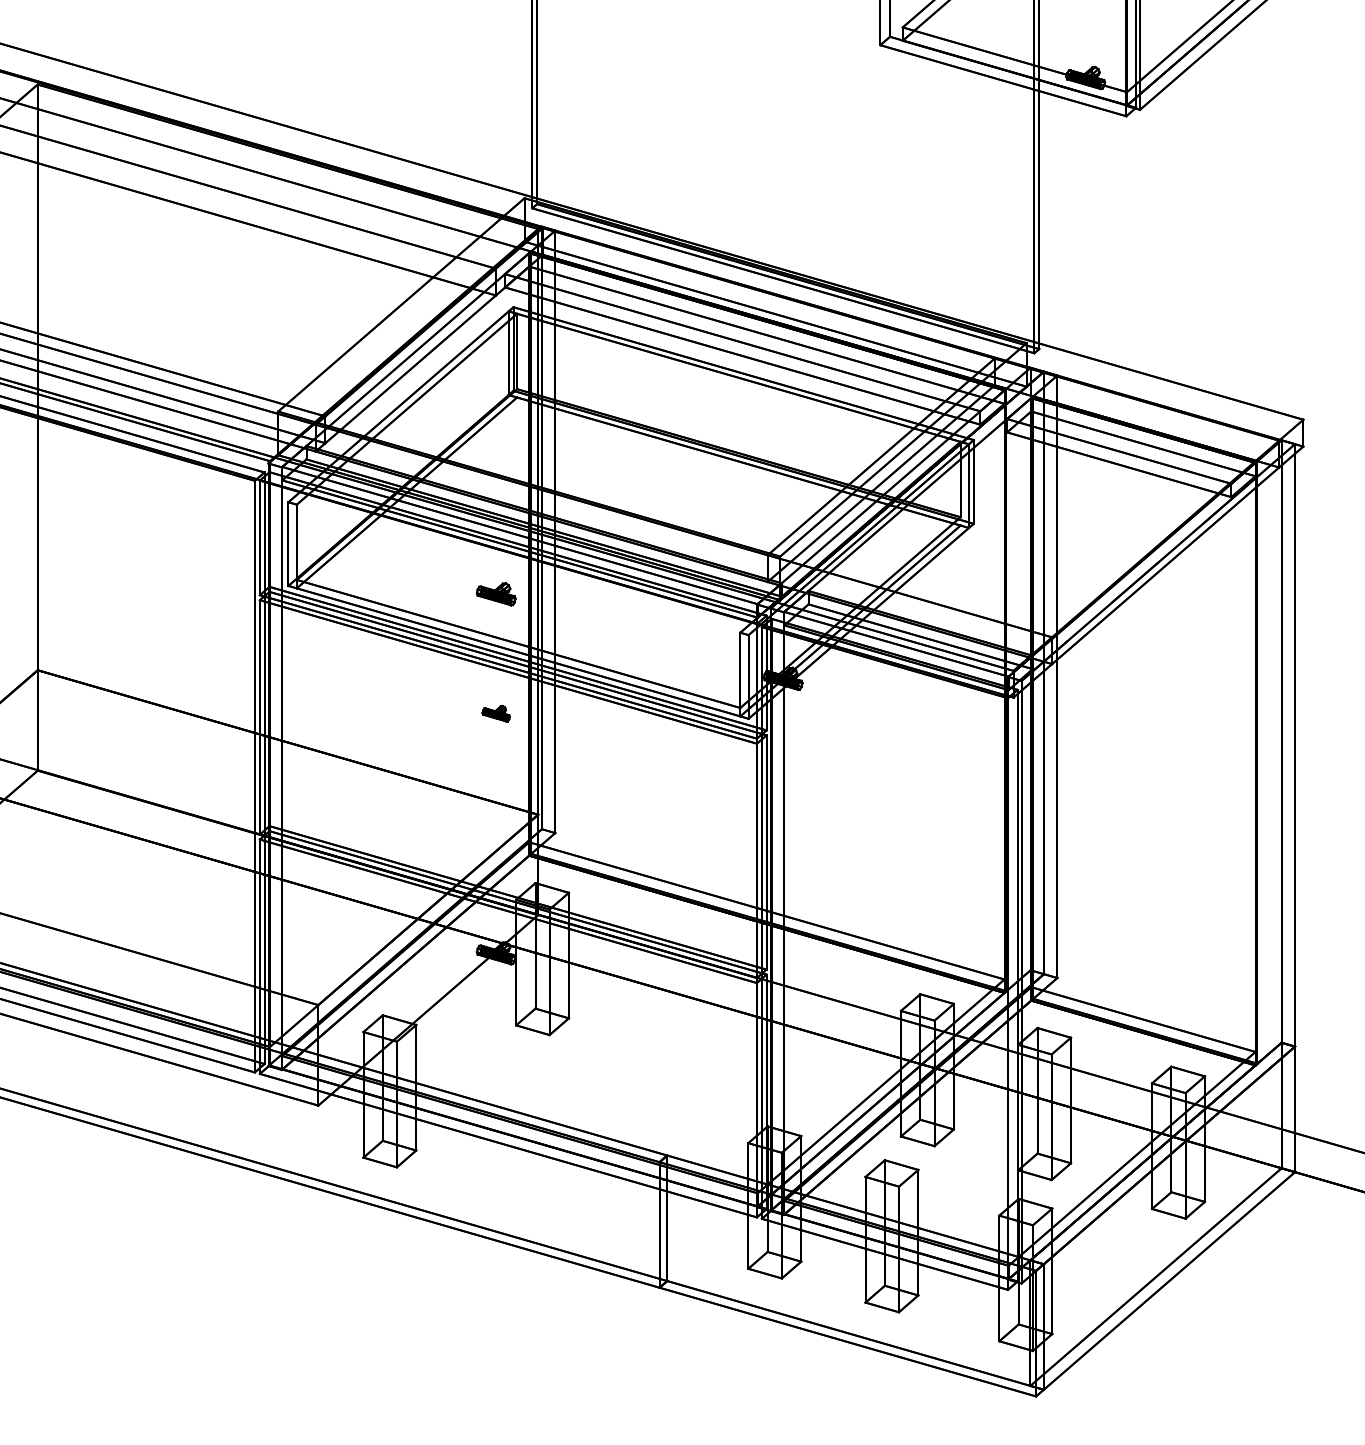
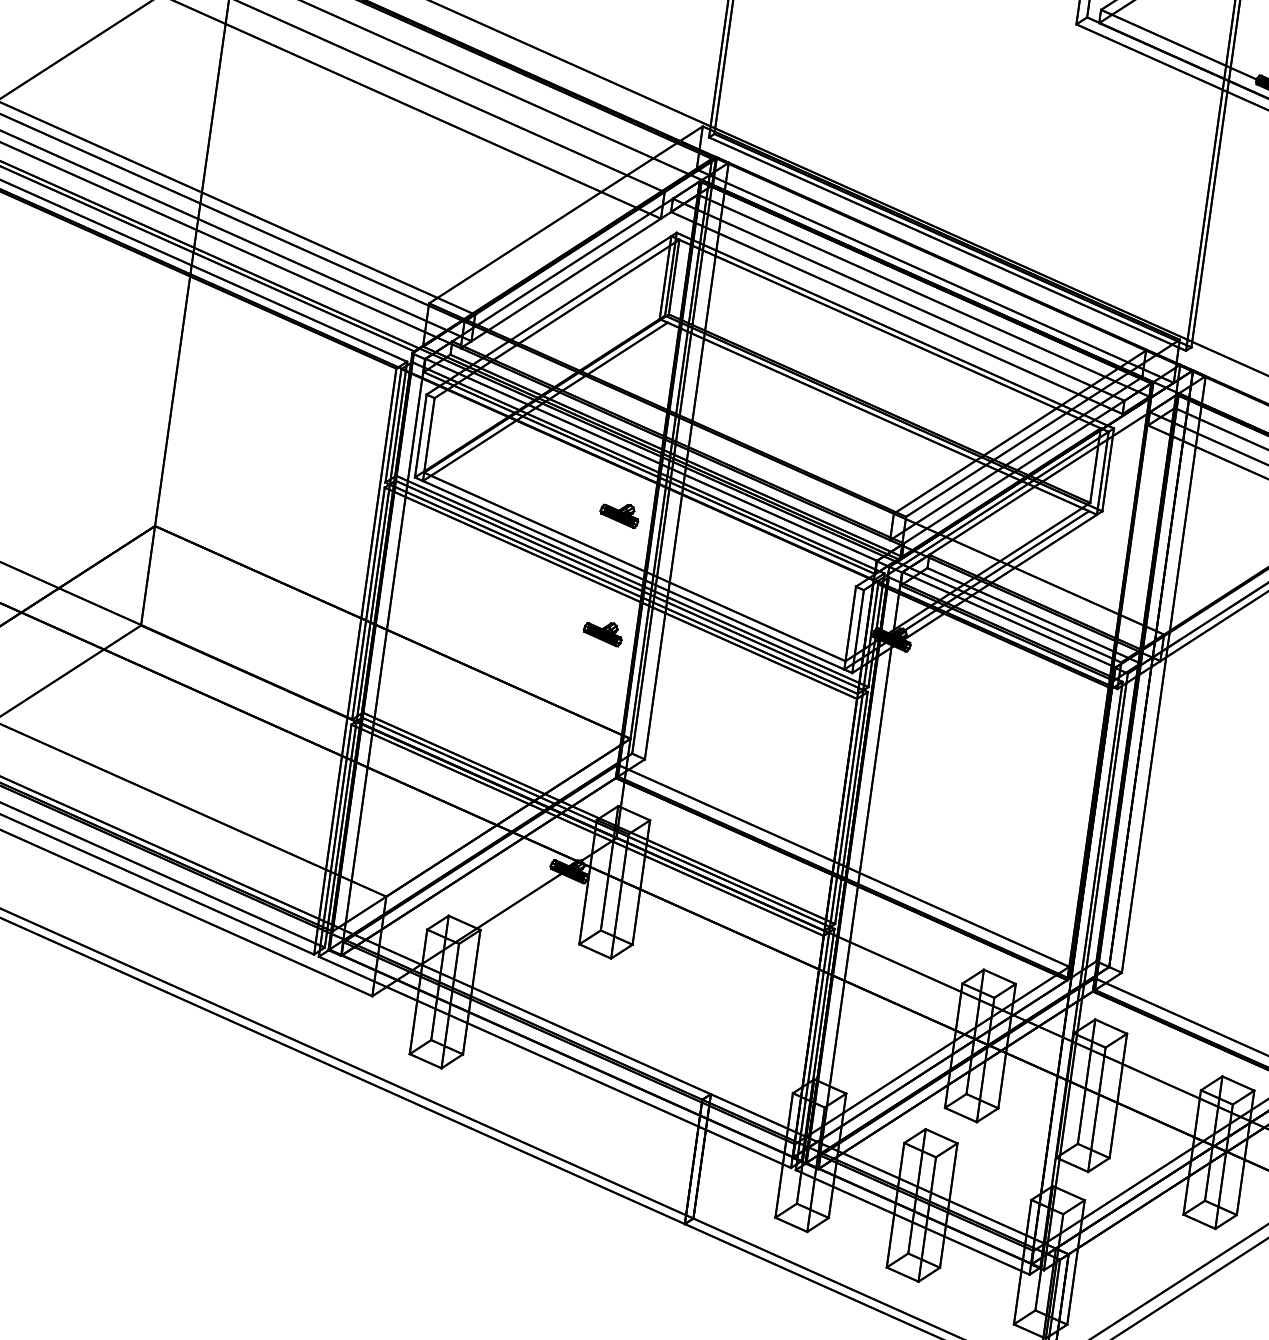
part: (495, 713) -> (602, 632), size x1.43

